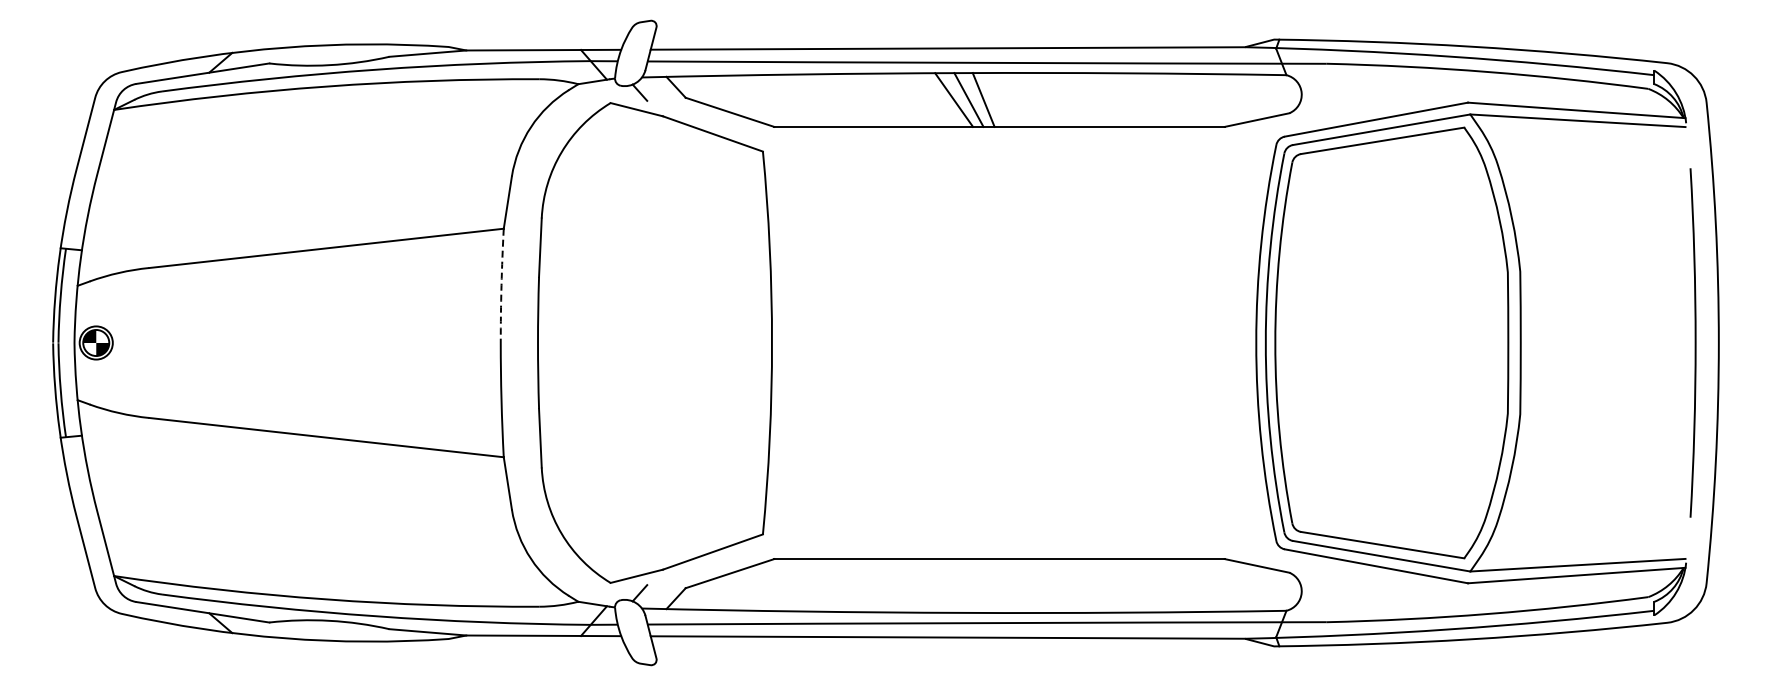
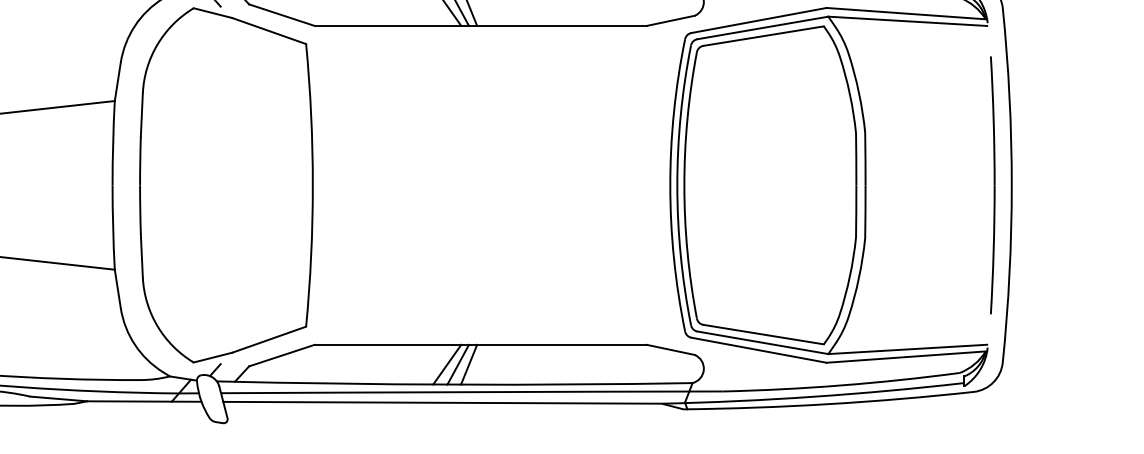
arc: (501, 285) -> (113, 142), dashed -> solid
line: (954, 585) -> (447, 364), added
line: (968, 585) -> (457, 364), added
line: (983, 585) -> (468, 364), added

